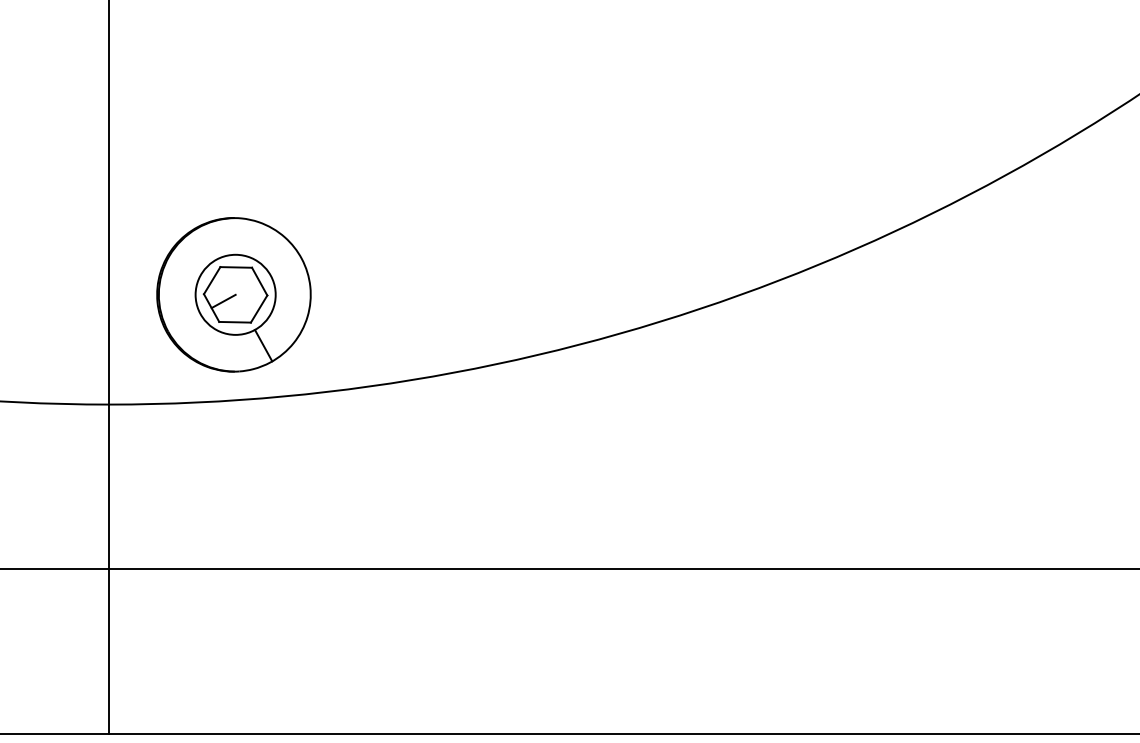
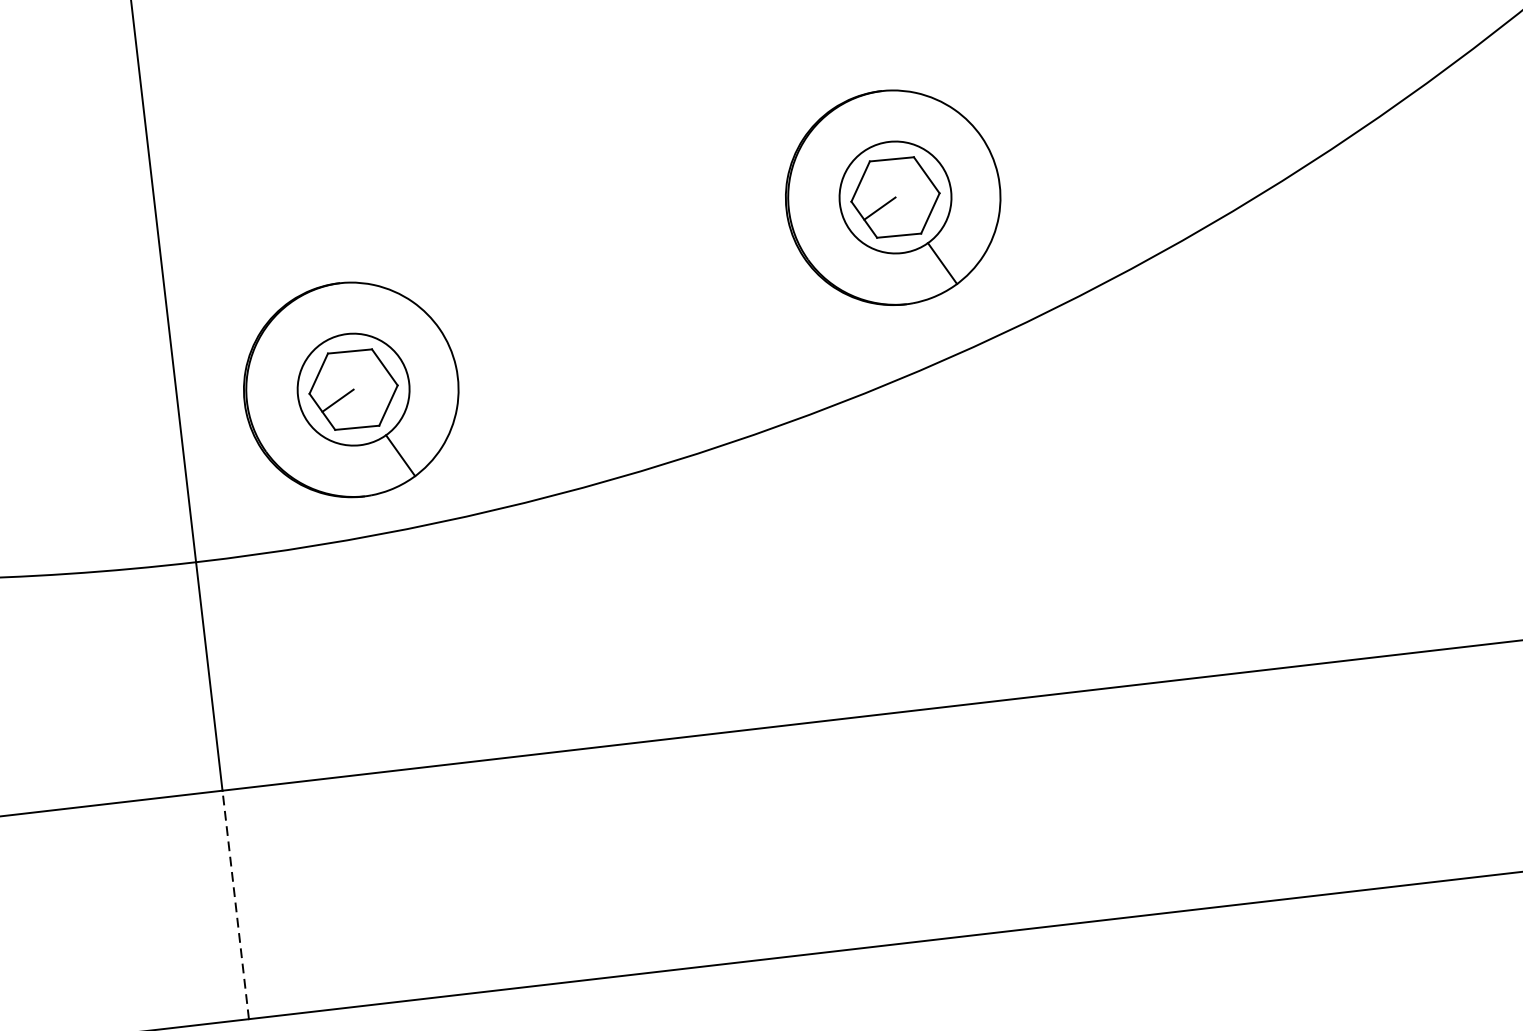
part: (634, 202) -> (892, 197), added
line: (109, 650) -> (235, 903), solid -> dashed

